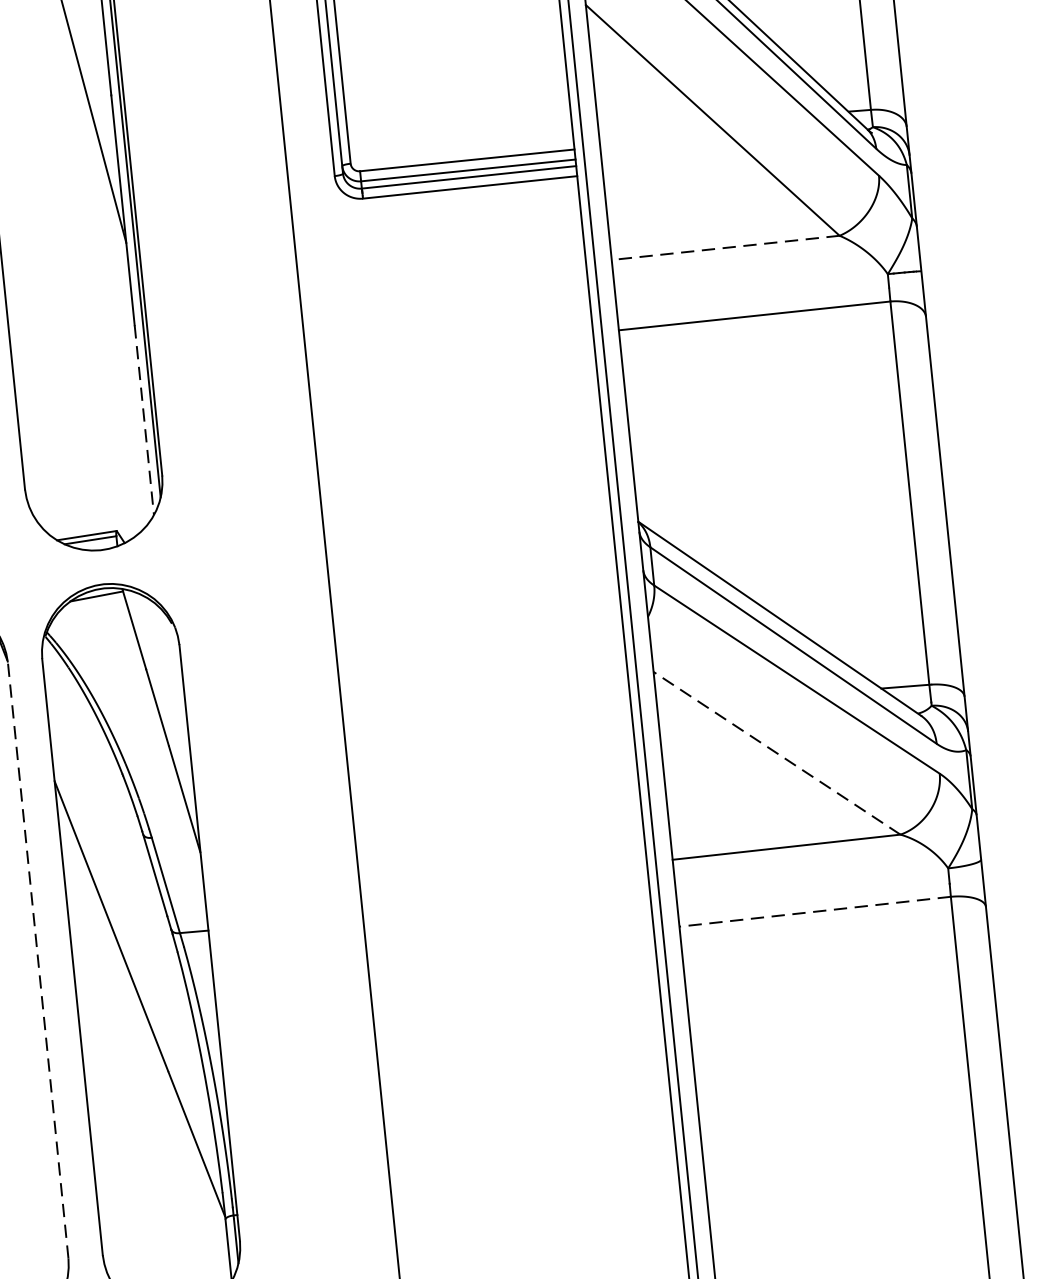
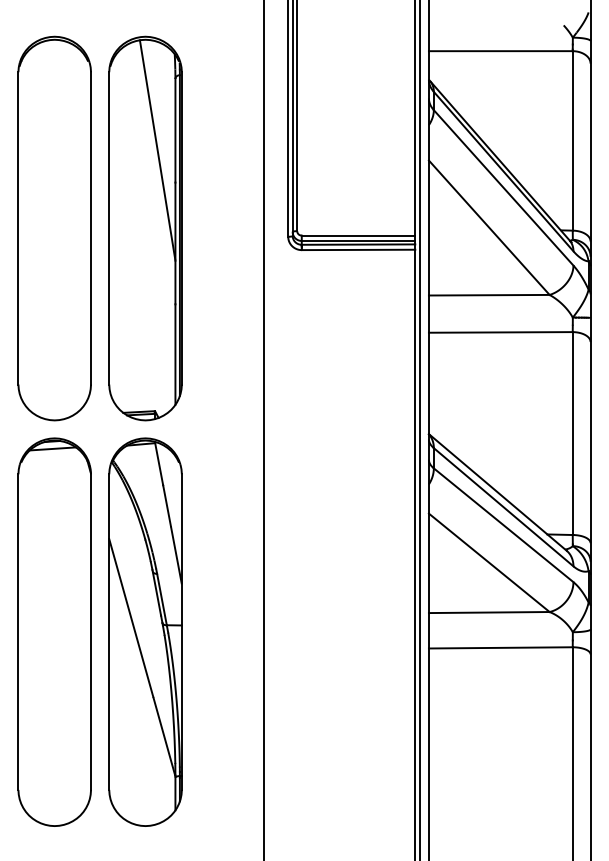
line: (724, 248) -> (488, 295), dashed -> solid
line: (144, 421) -> (175, 355), dashed -> solid
line: (777, 752) -> (489, 562), dashed -> solid
line: (814, 911) -> (500, 647), dashed -> solid
line: (39, 961) -> (91, 632), dashed -> solid

